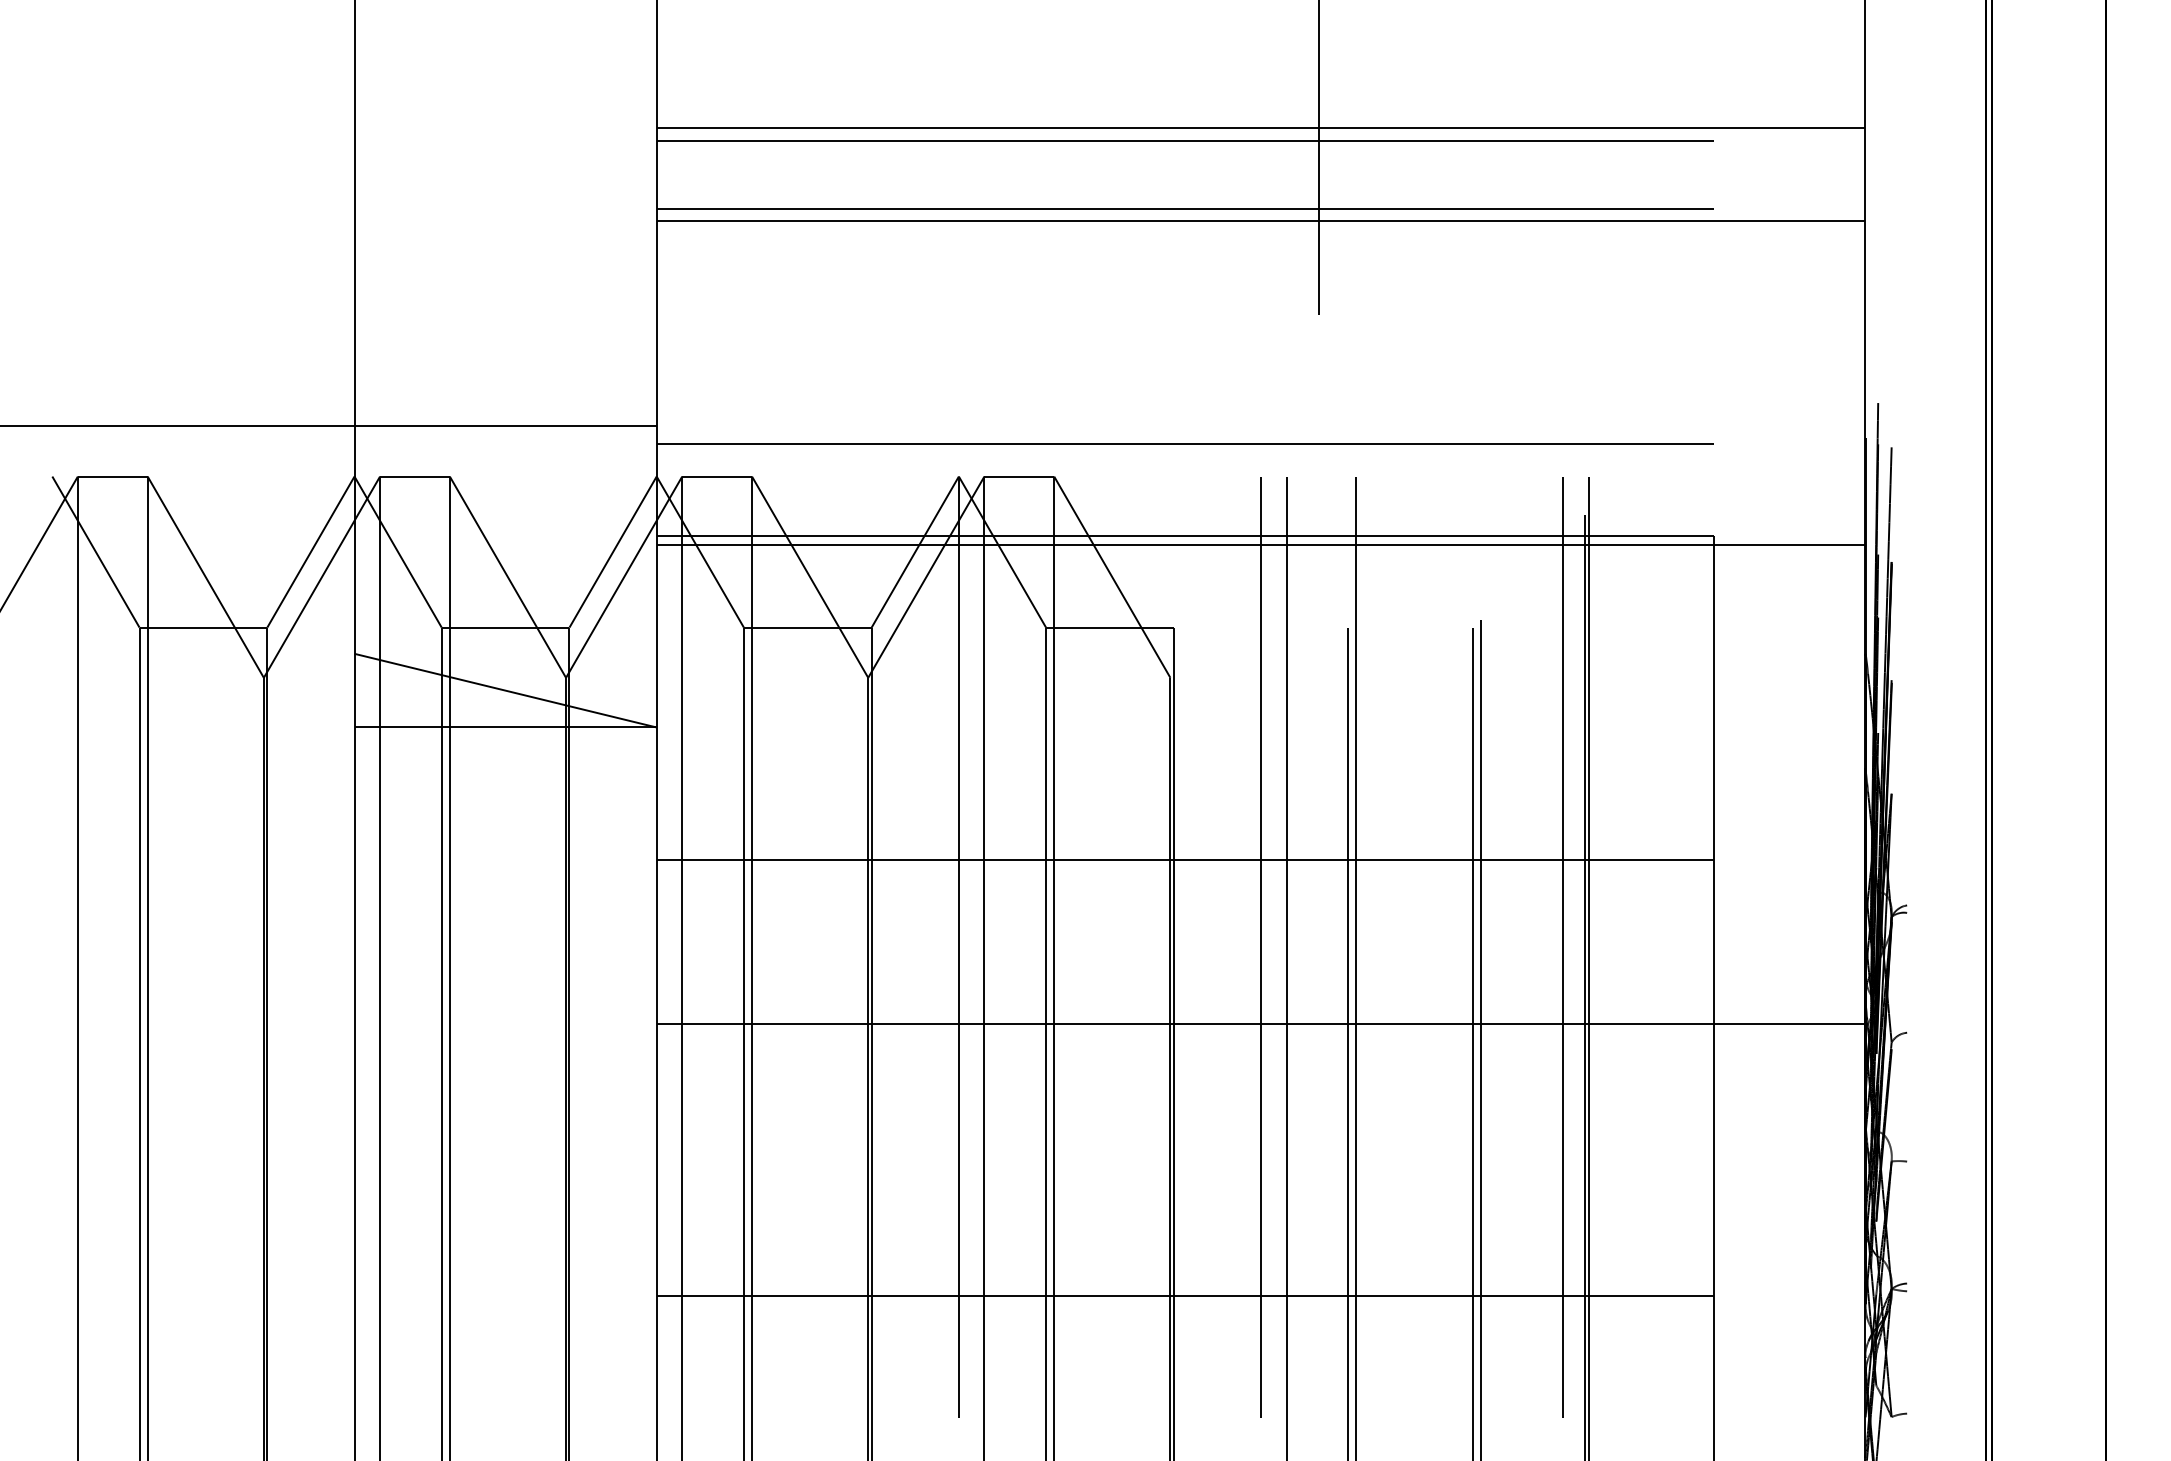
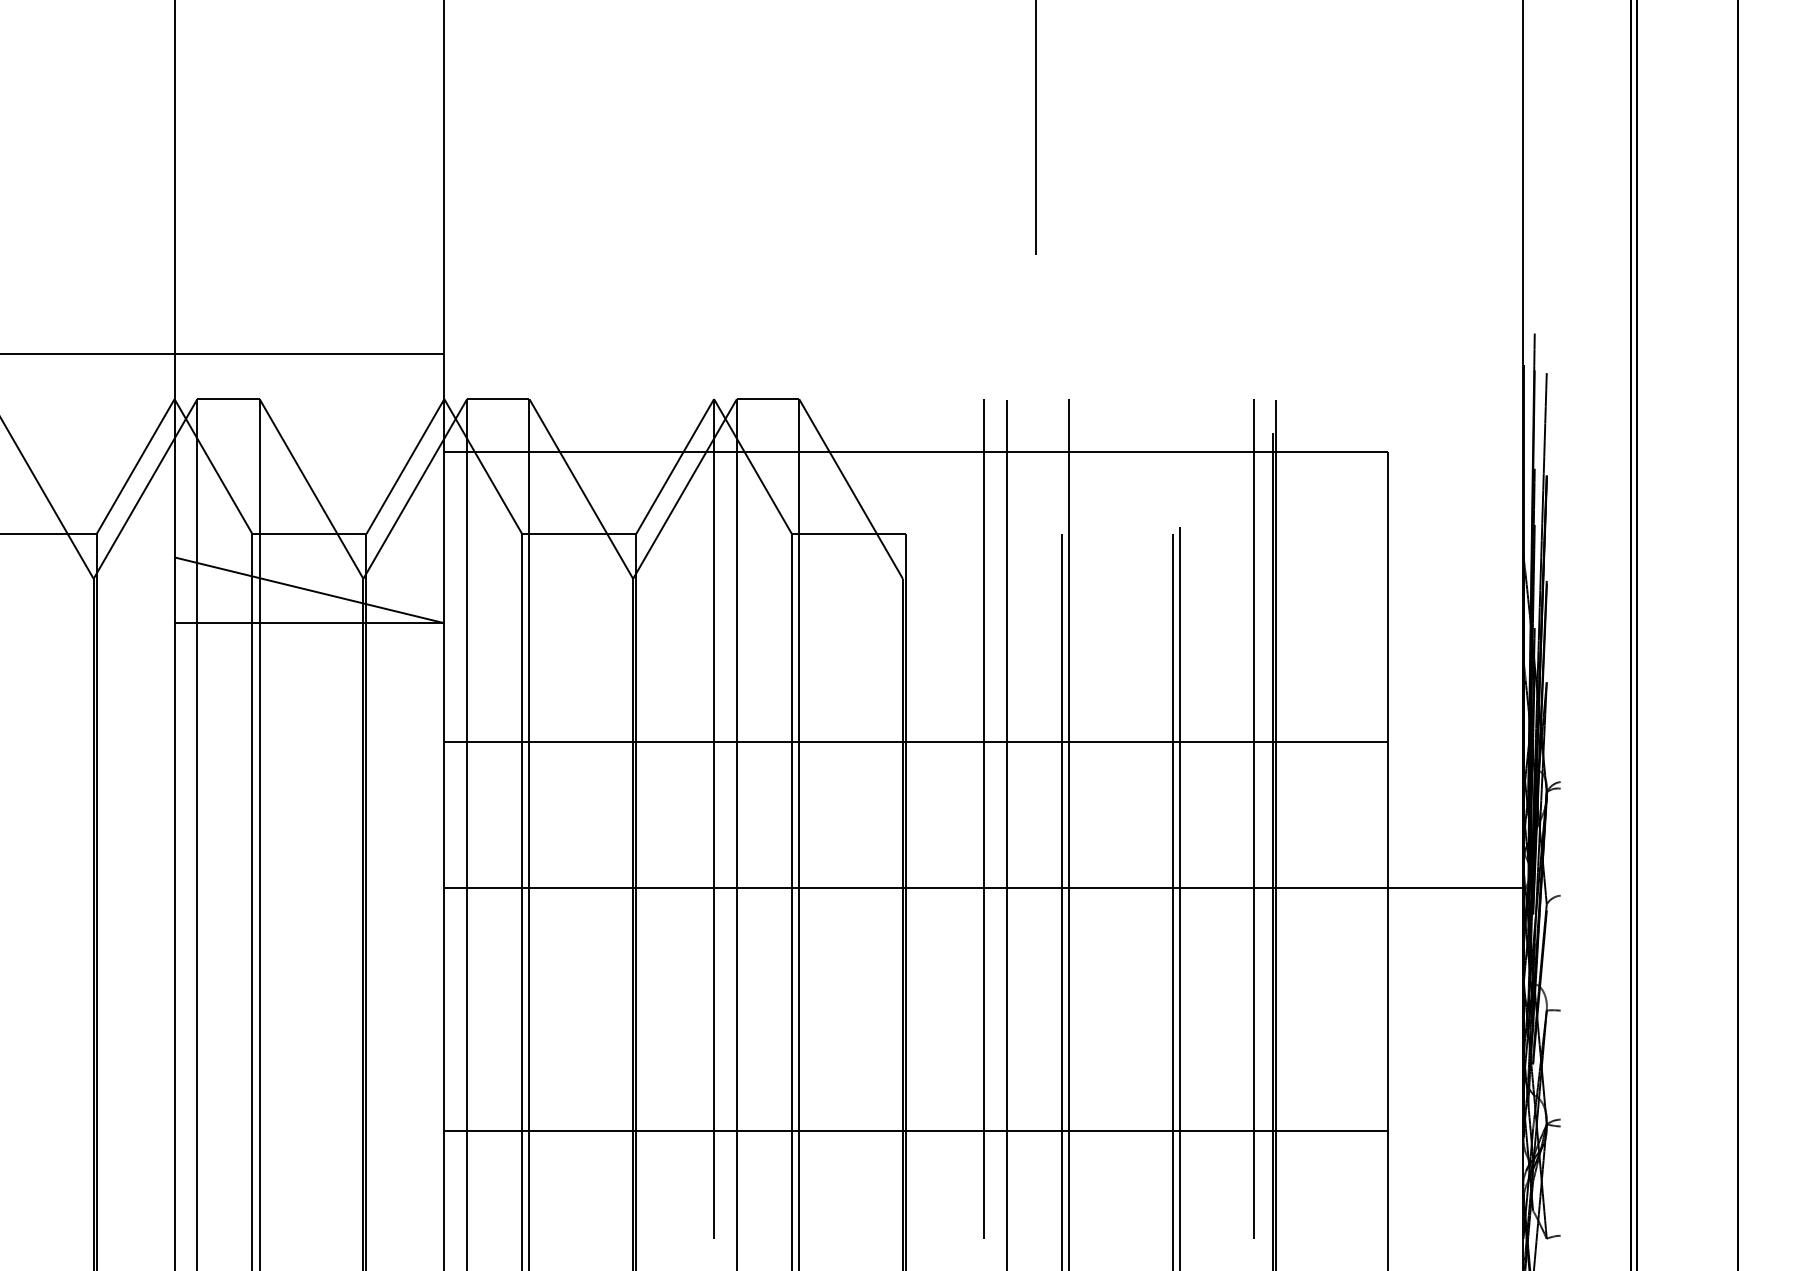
line: (1260, 128) -> (983, 88), removed
line: (1185, 141) -> (916, 100), removed
line: (1185, 209) -> (916, 160), removed
line: (1260, 221) -> (983, 171), removed
line: (1185, 443) -> (916, 369), removed
line: (1260, 544) -> (983, 459), removed

